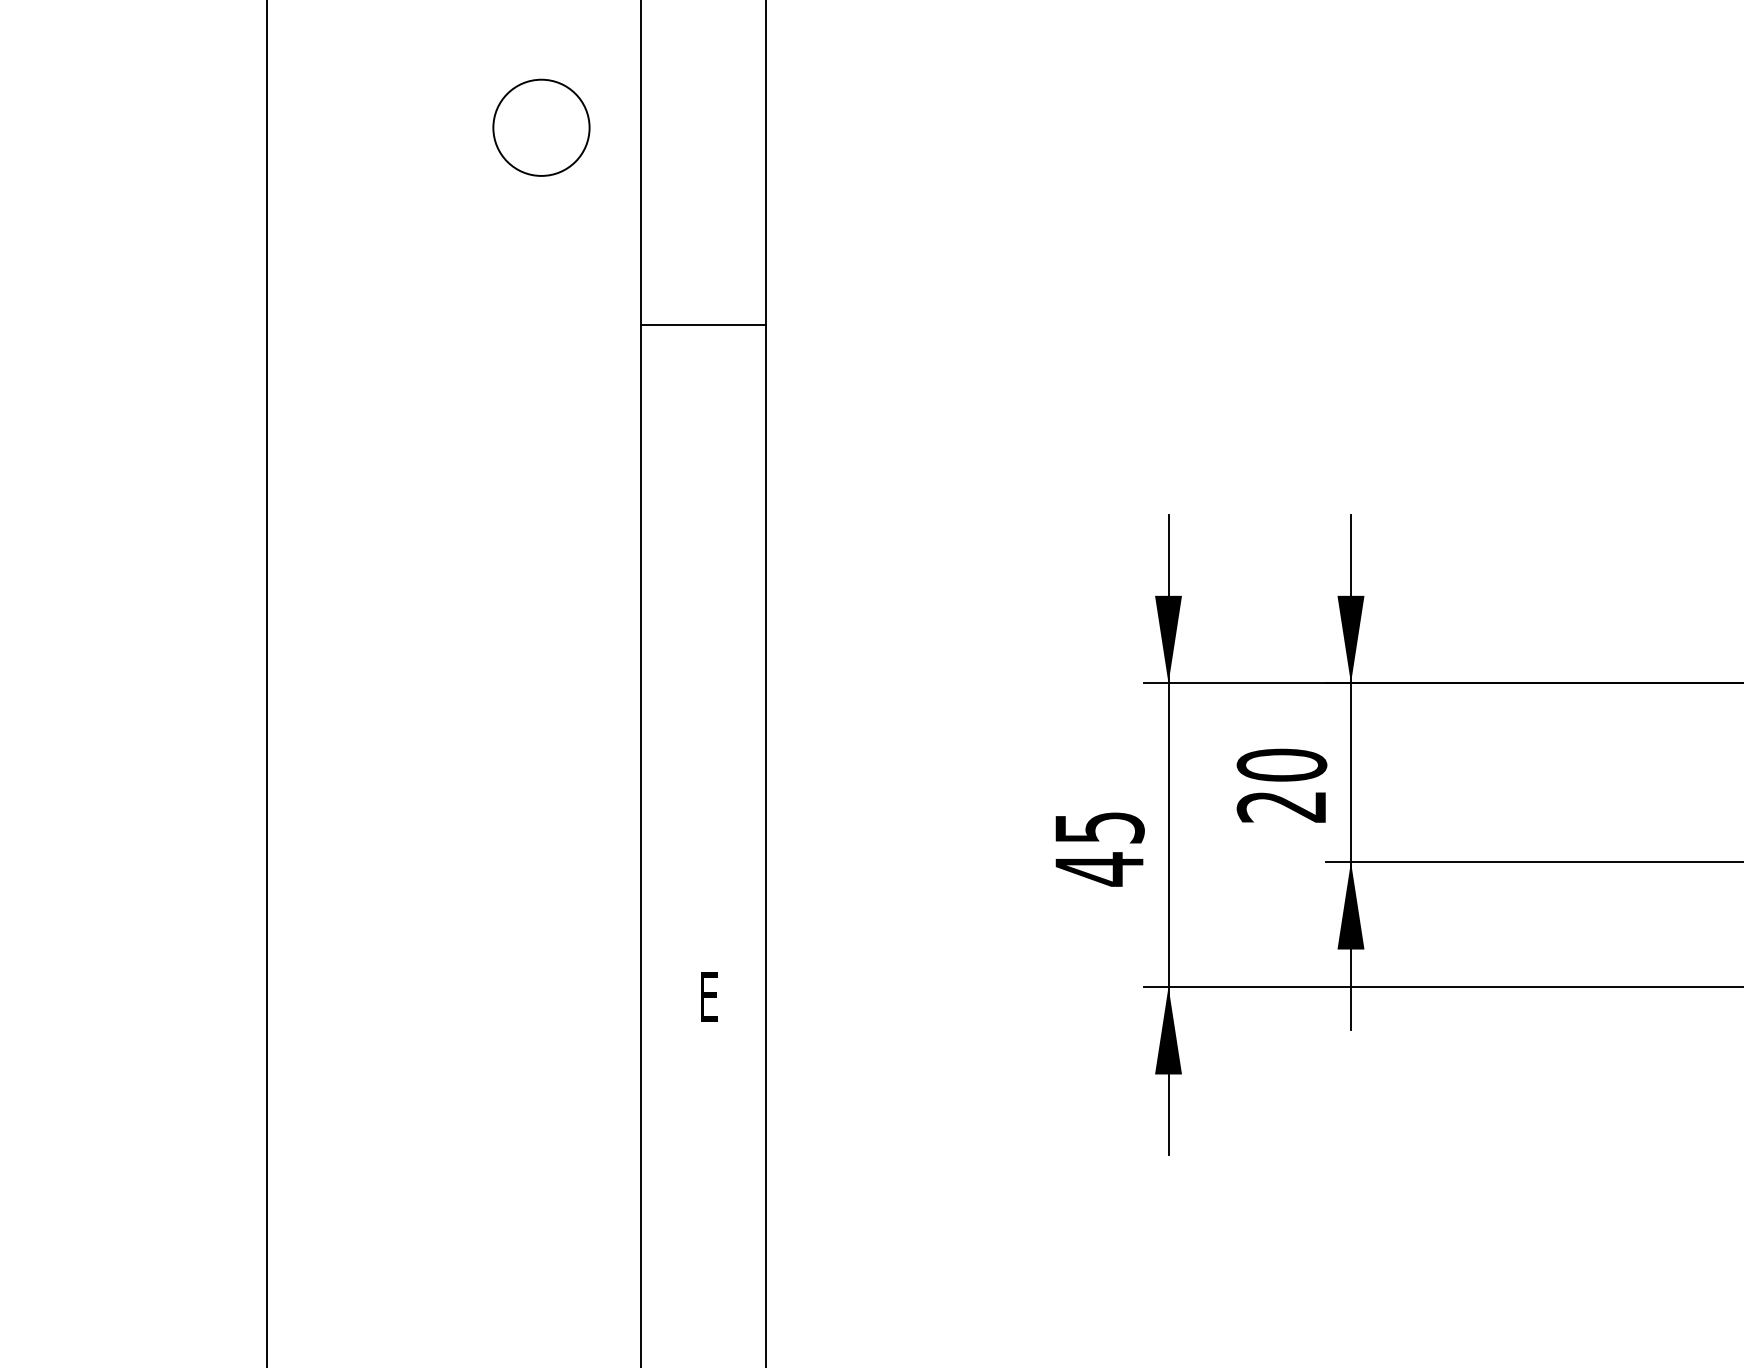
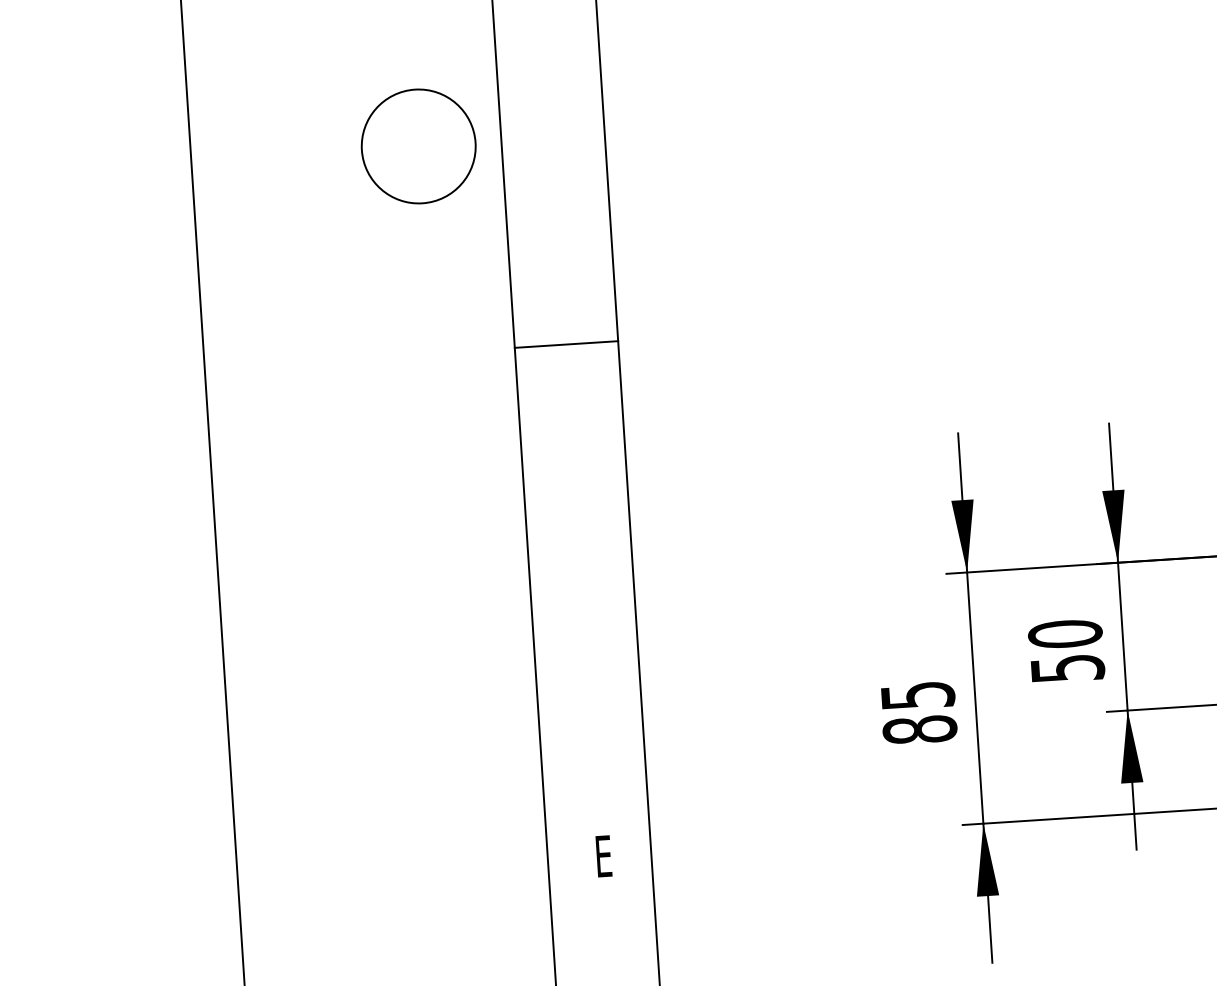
circle: (541, 127) -> (418, 146), size x1.43
line: (703, 324) -> (566, 344), moved
text: (1281, 806) -> (1067, 668), 20 -> 50
text: (1099, 869) -> (919, 730), 45 -> 85

